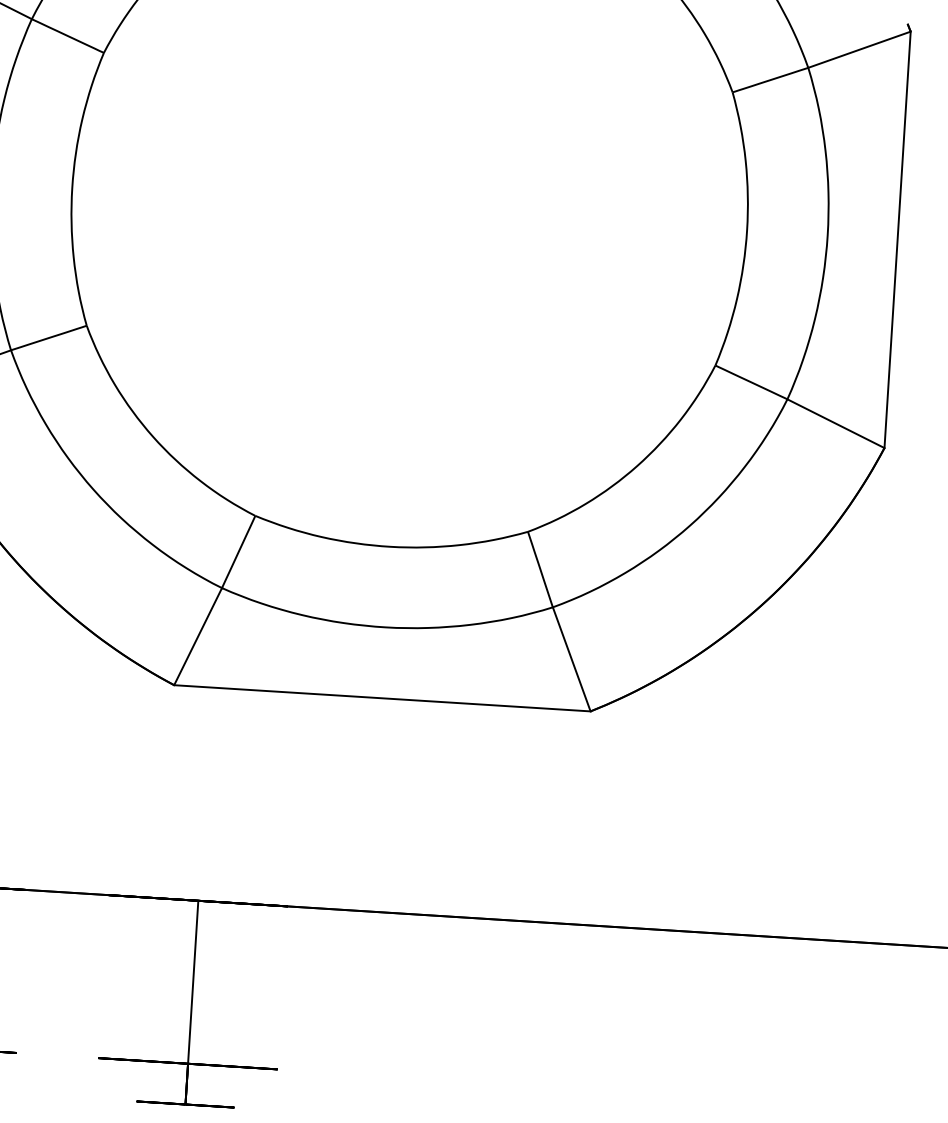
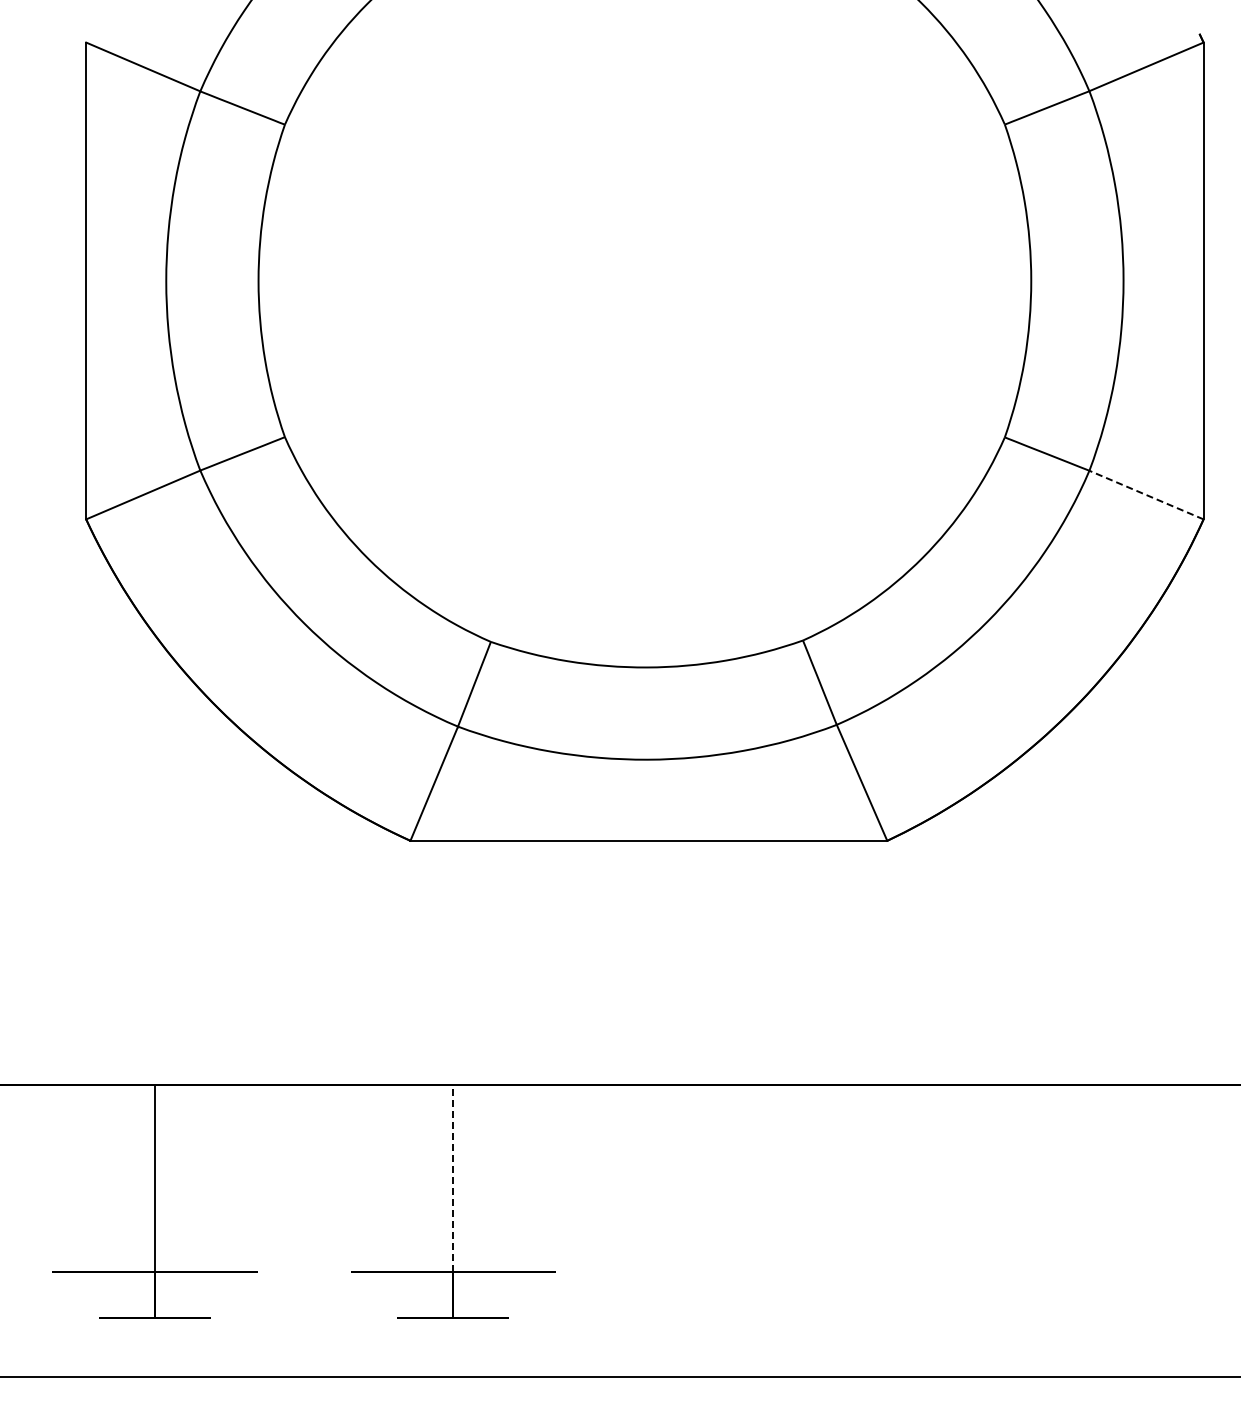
line: (835, 423) -> (1146, 494), solid -> dashed
line: (193, 981) -> (453, 1177), solid -> dashed

